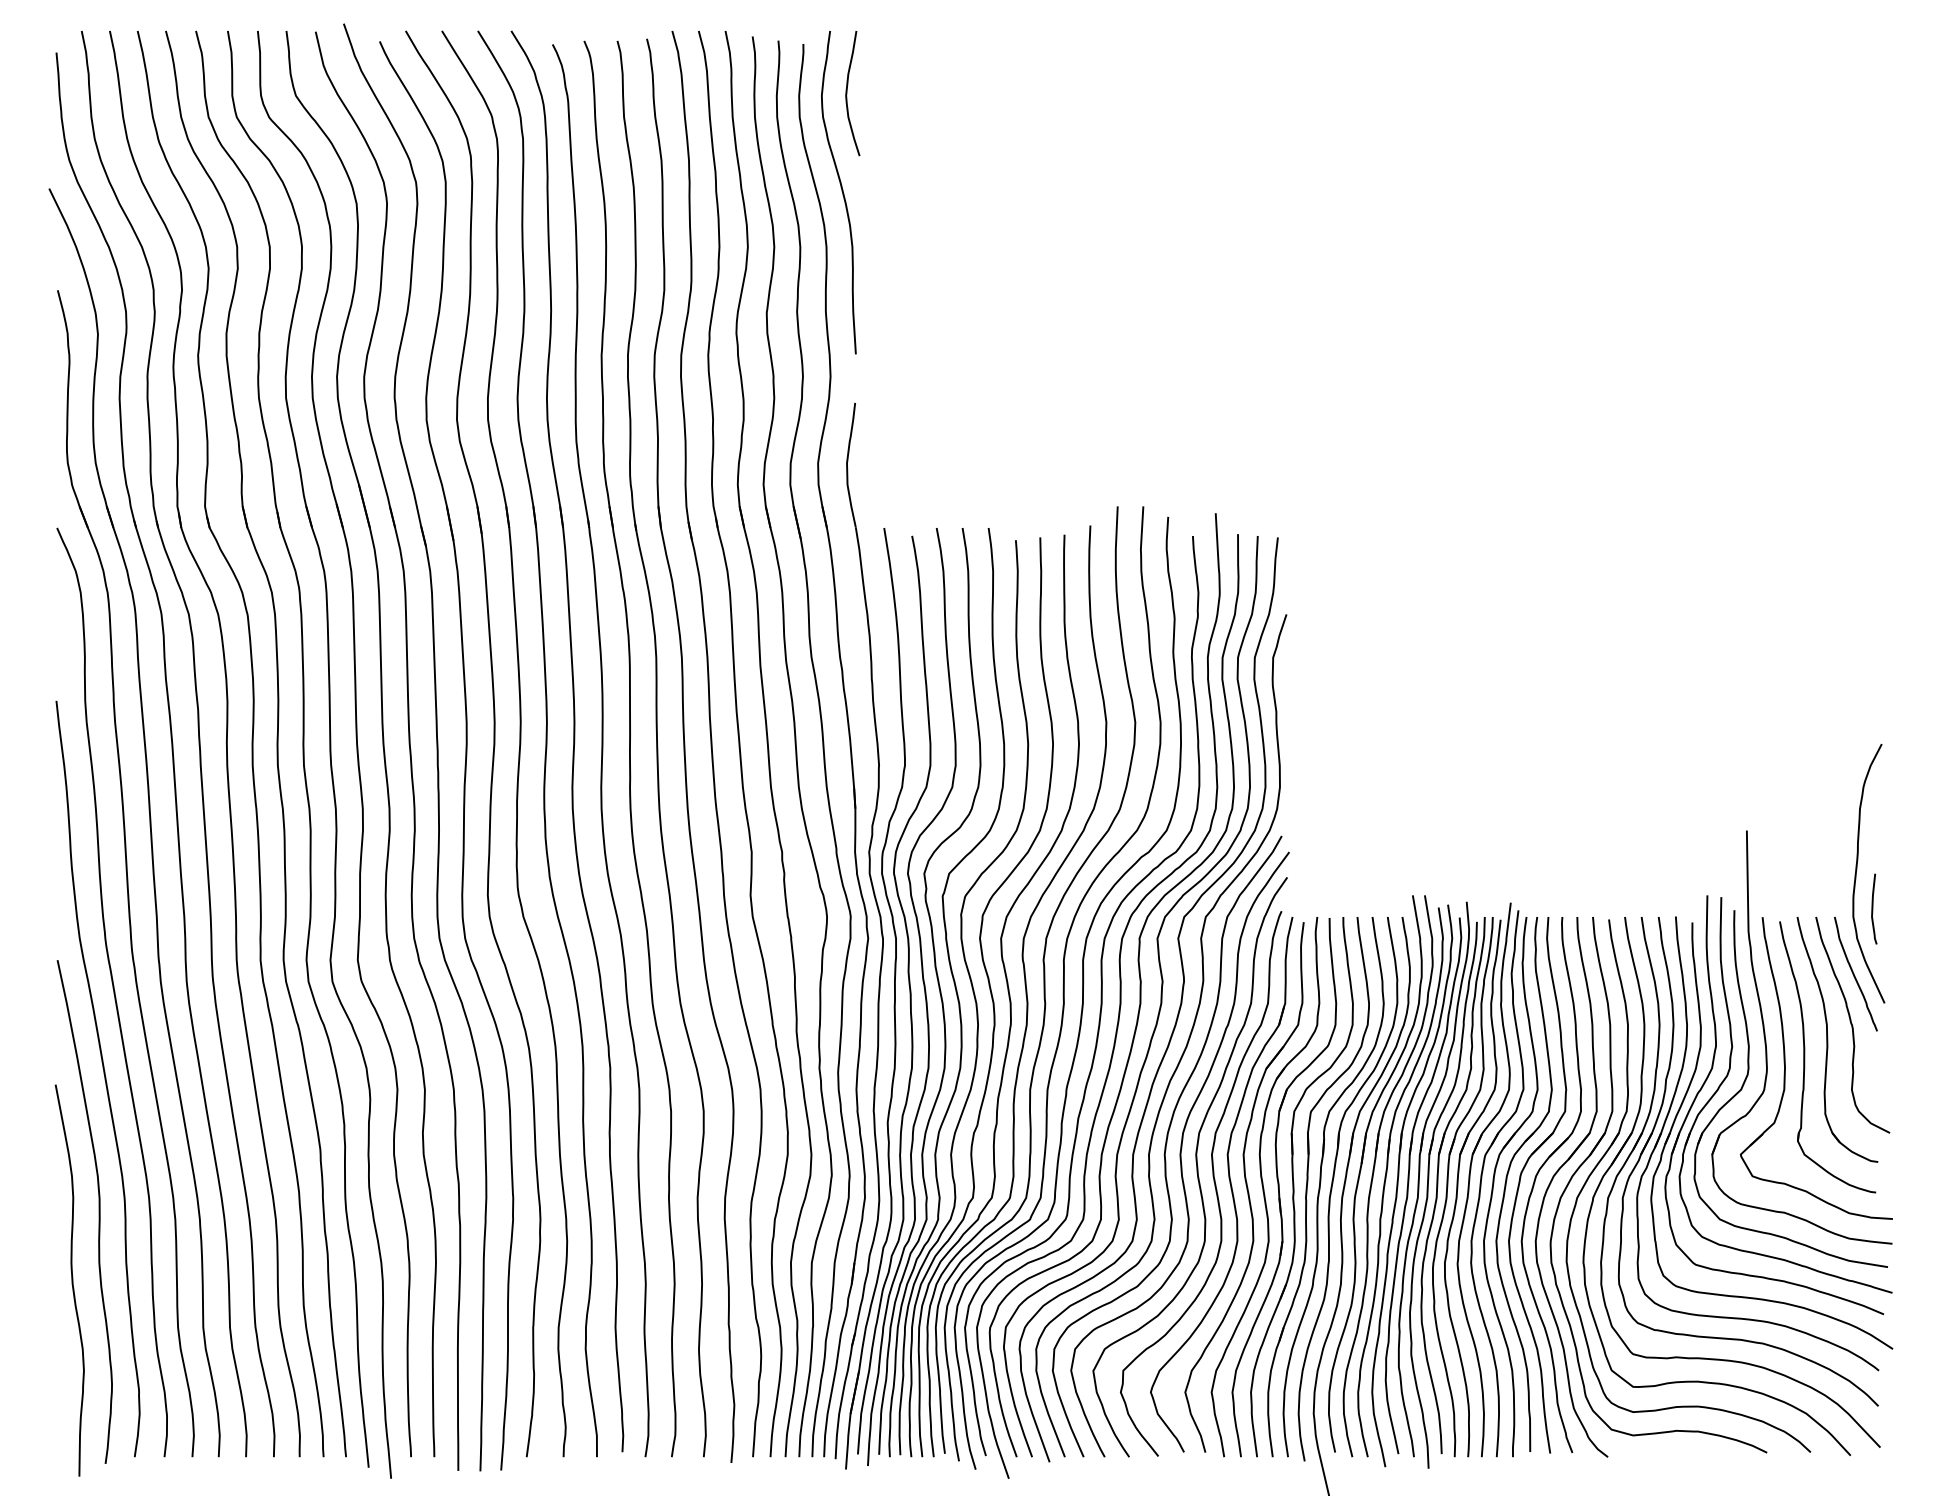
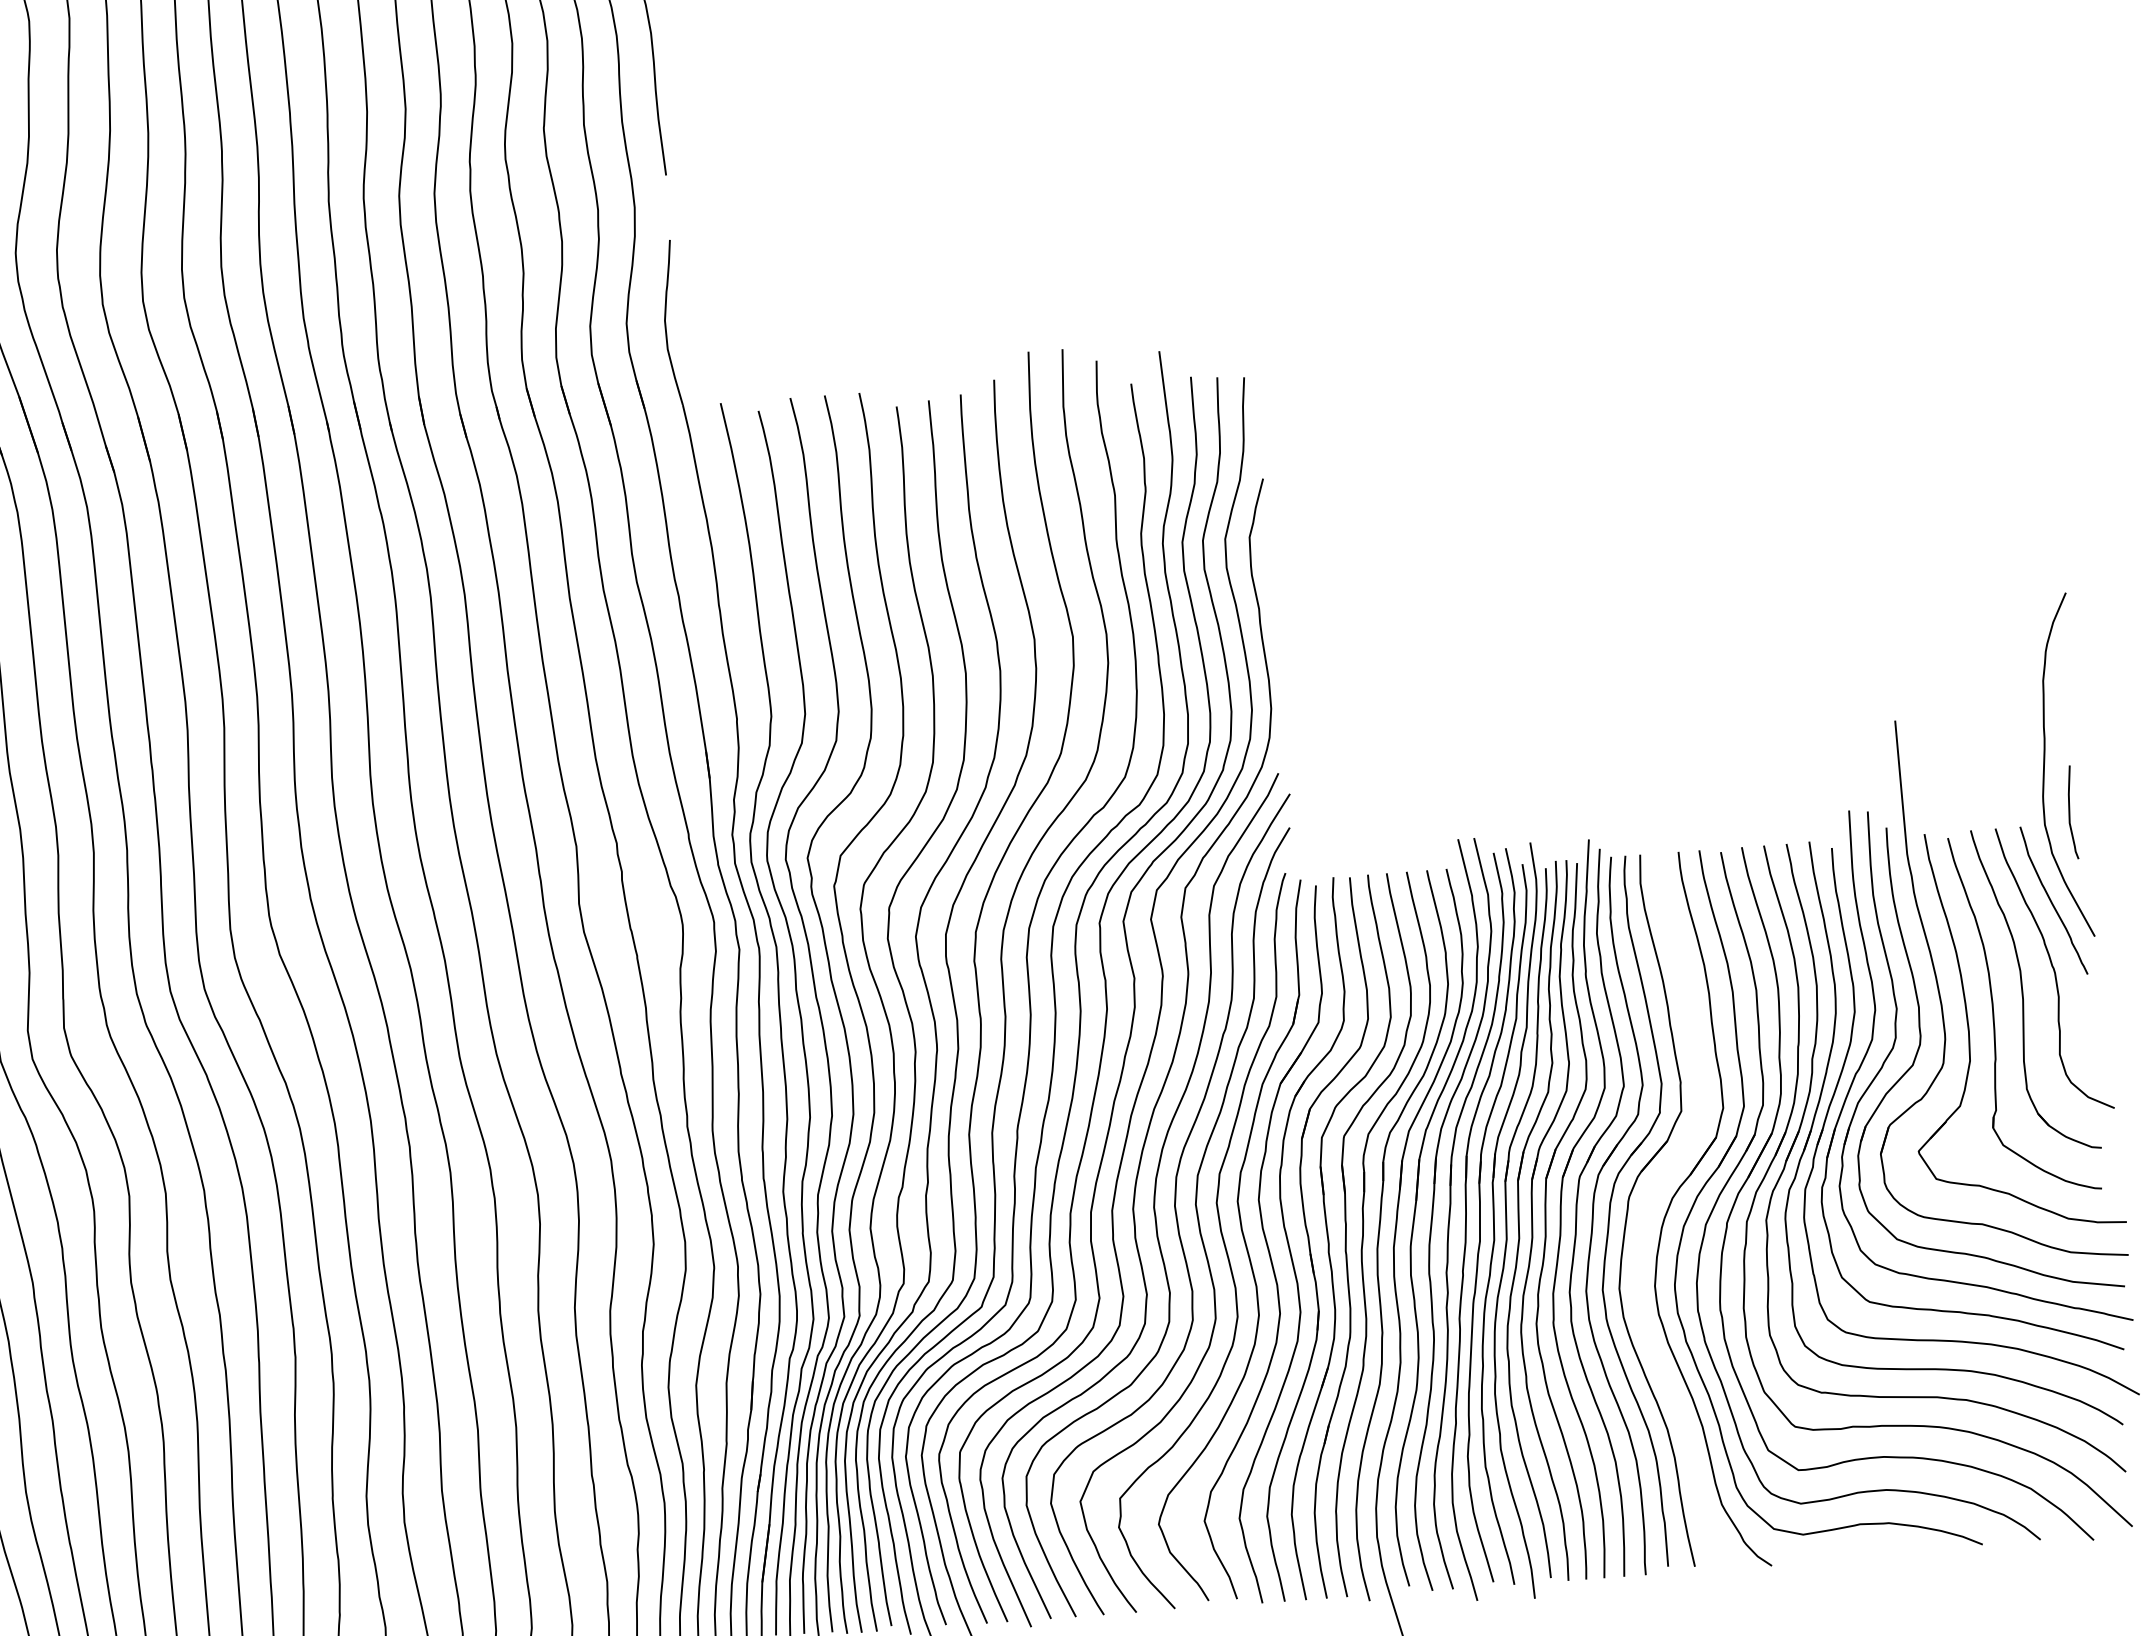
part: (1536, 1179) -> (1649, 1204), removed

